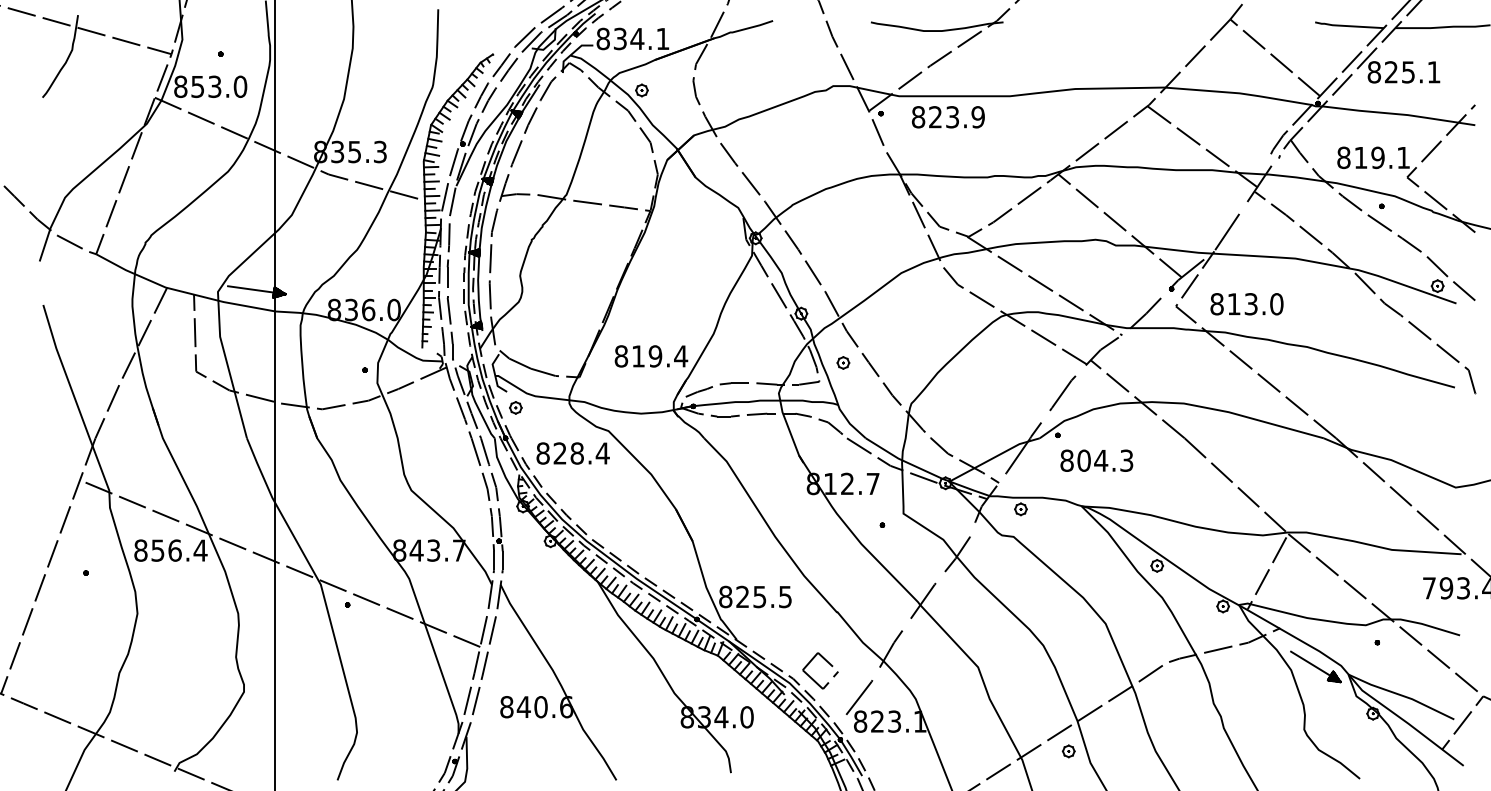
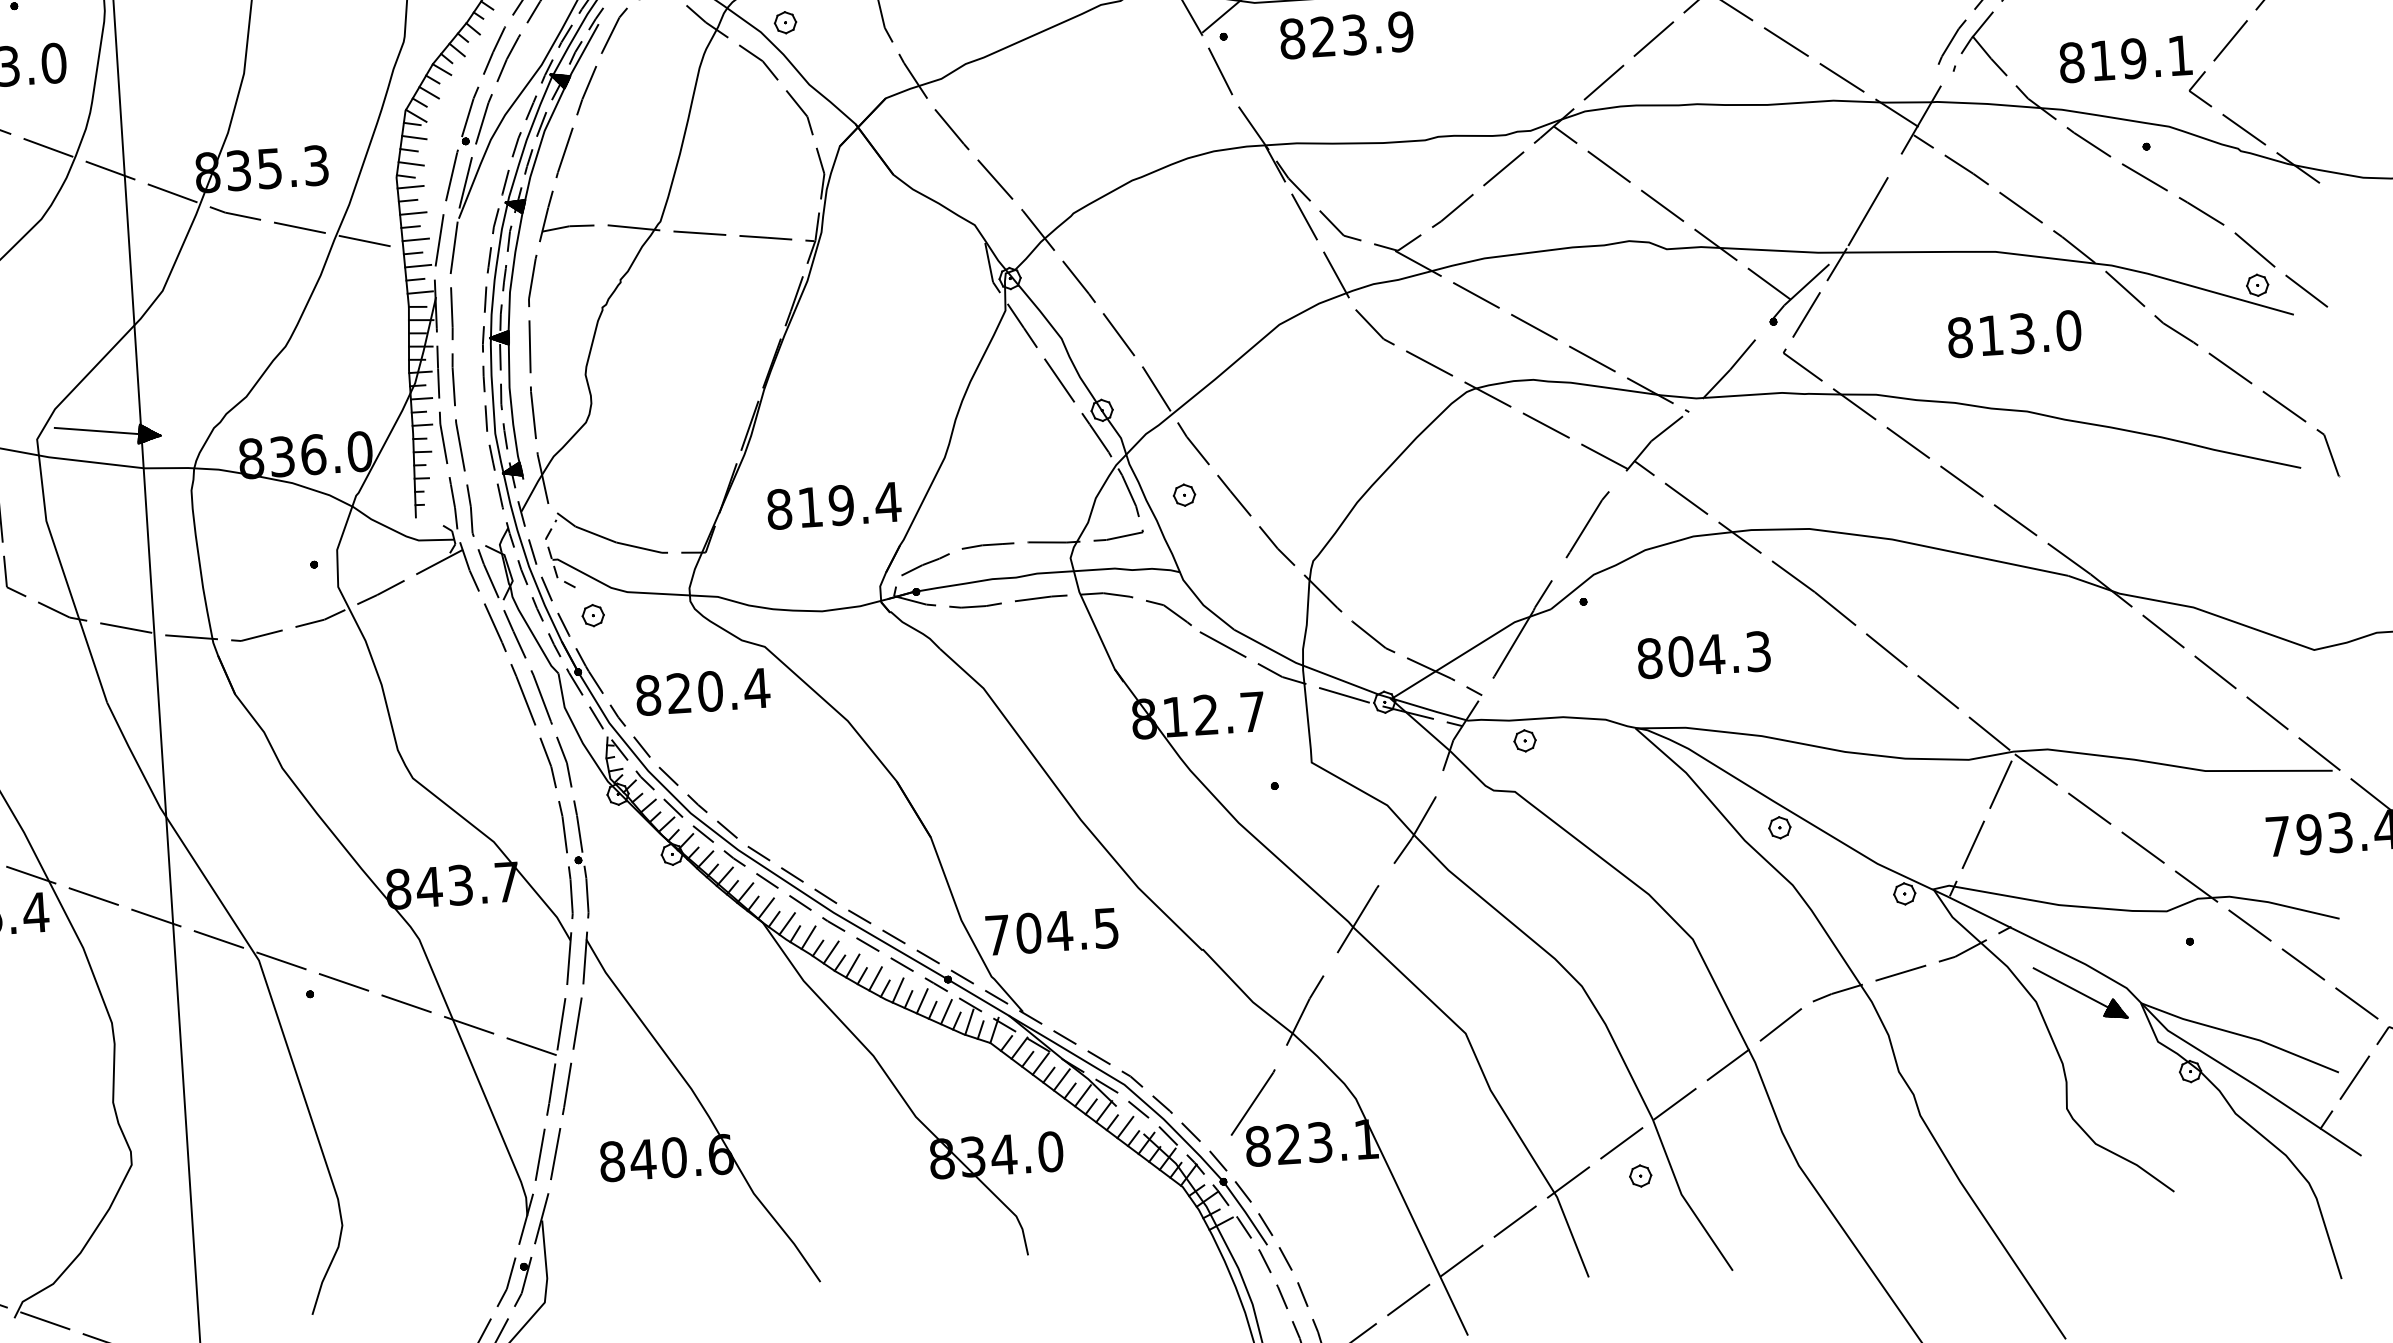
text: (1246, 304) -> (2013, 334), moved
line: (495, 374) -> (552, 557), solid -> dashed
text: (576, 453) -> (709, 691), 828.4 -> 820.4
text: (1096, 460) -> (1703, 654), moved
text: (742, 596) -> (1028, 932), 825.5 -> 704.5
part: (826, 662) -> (1188, 1042), removed

